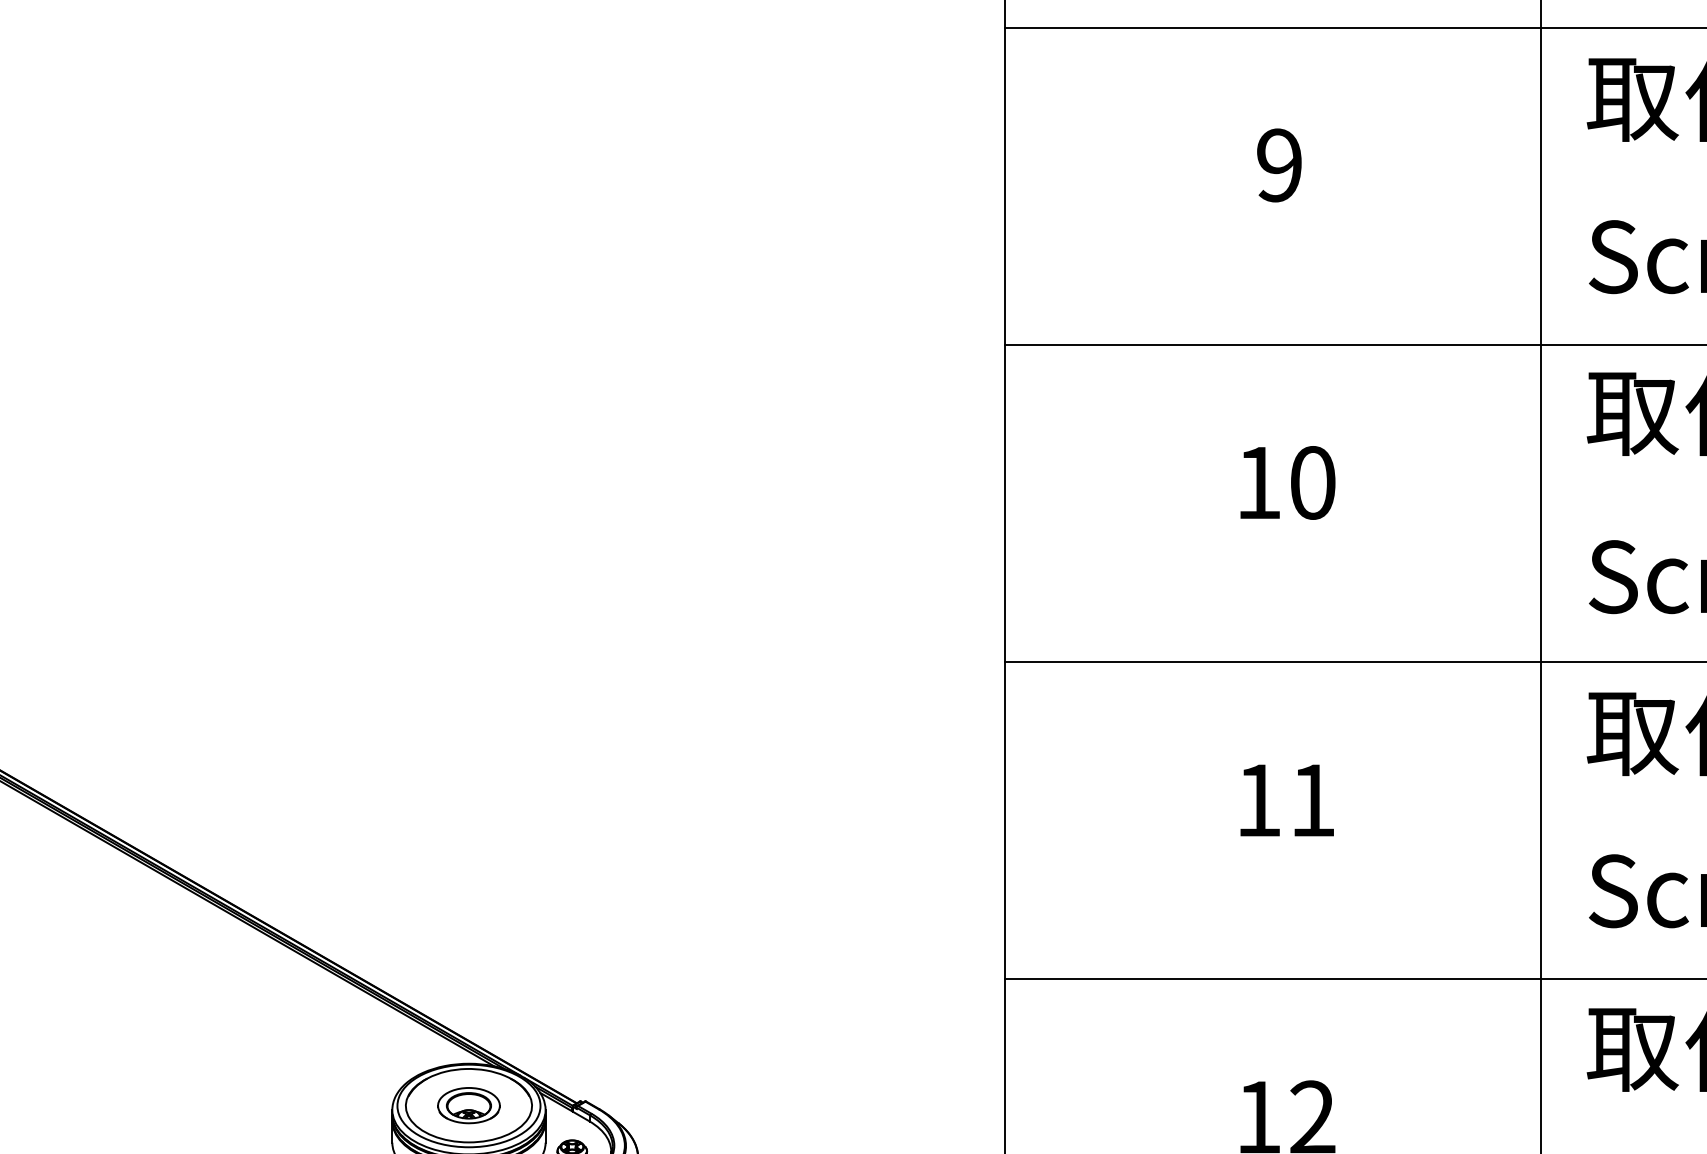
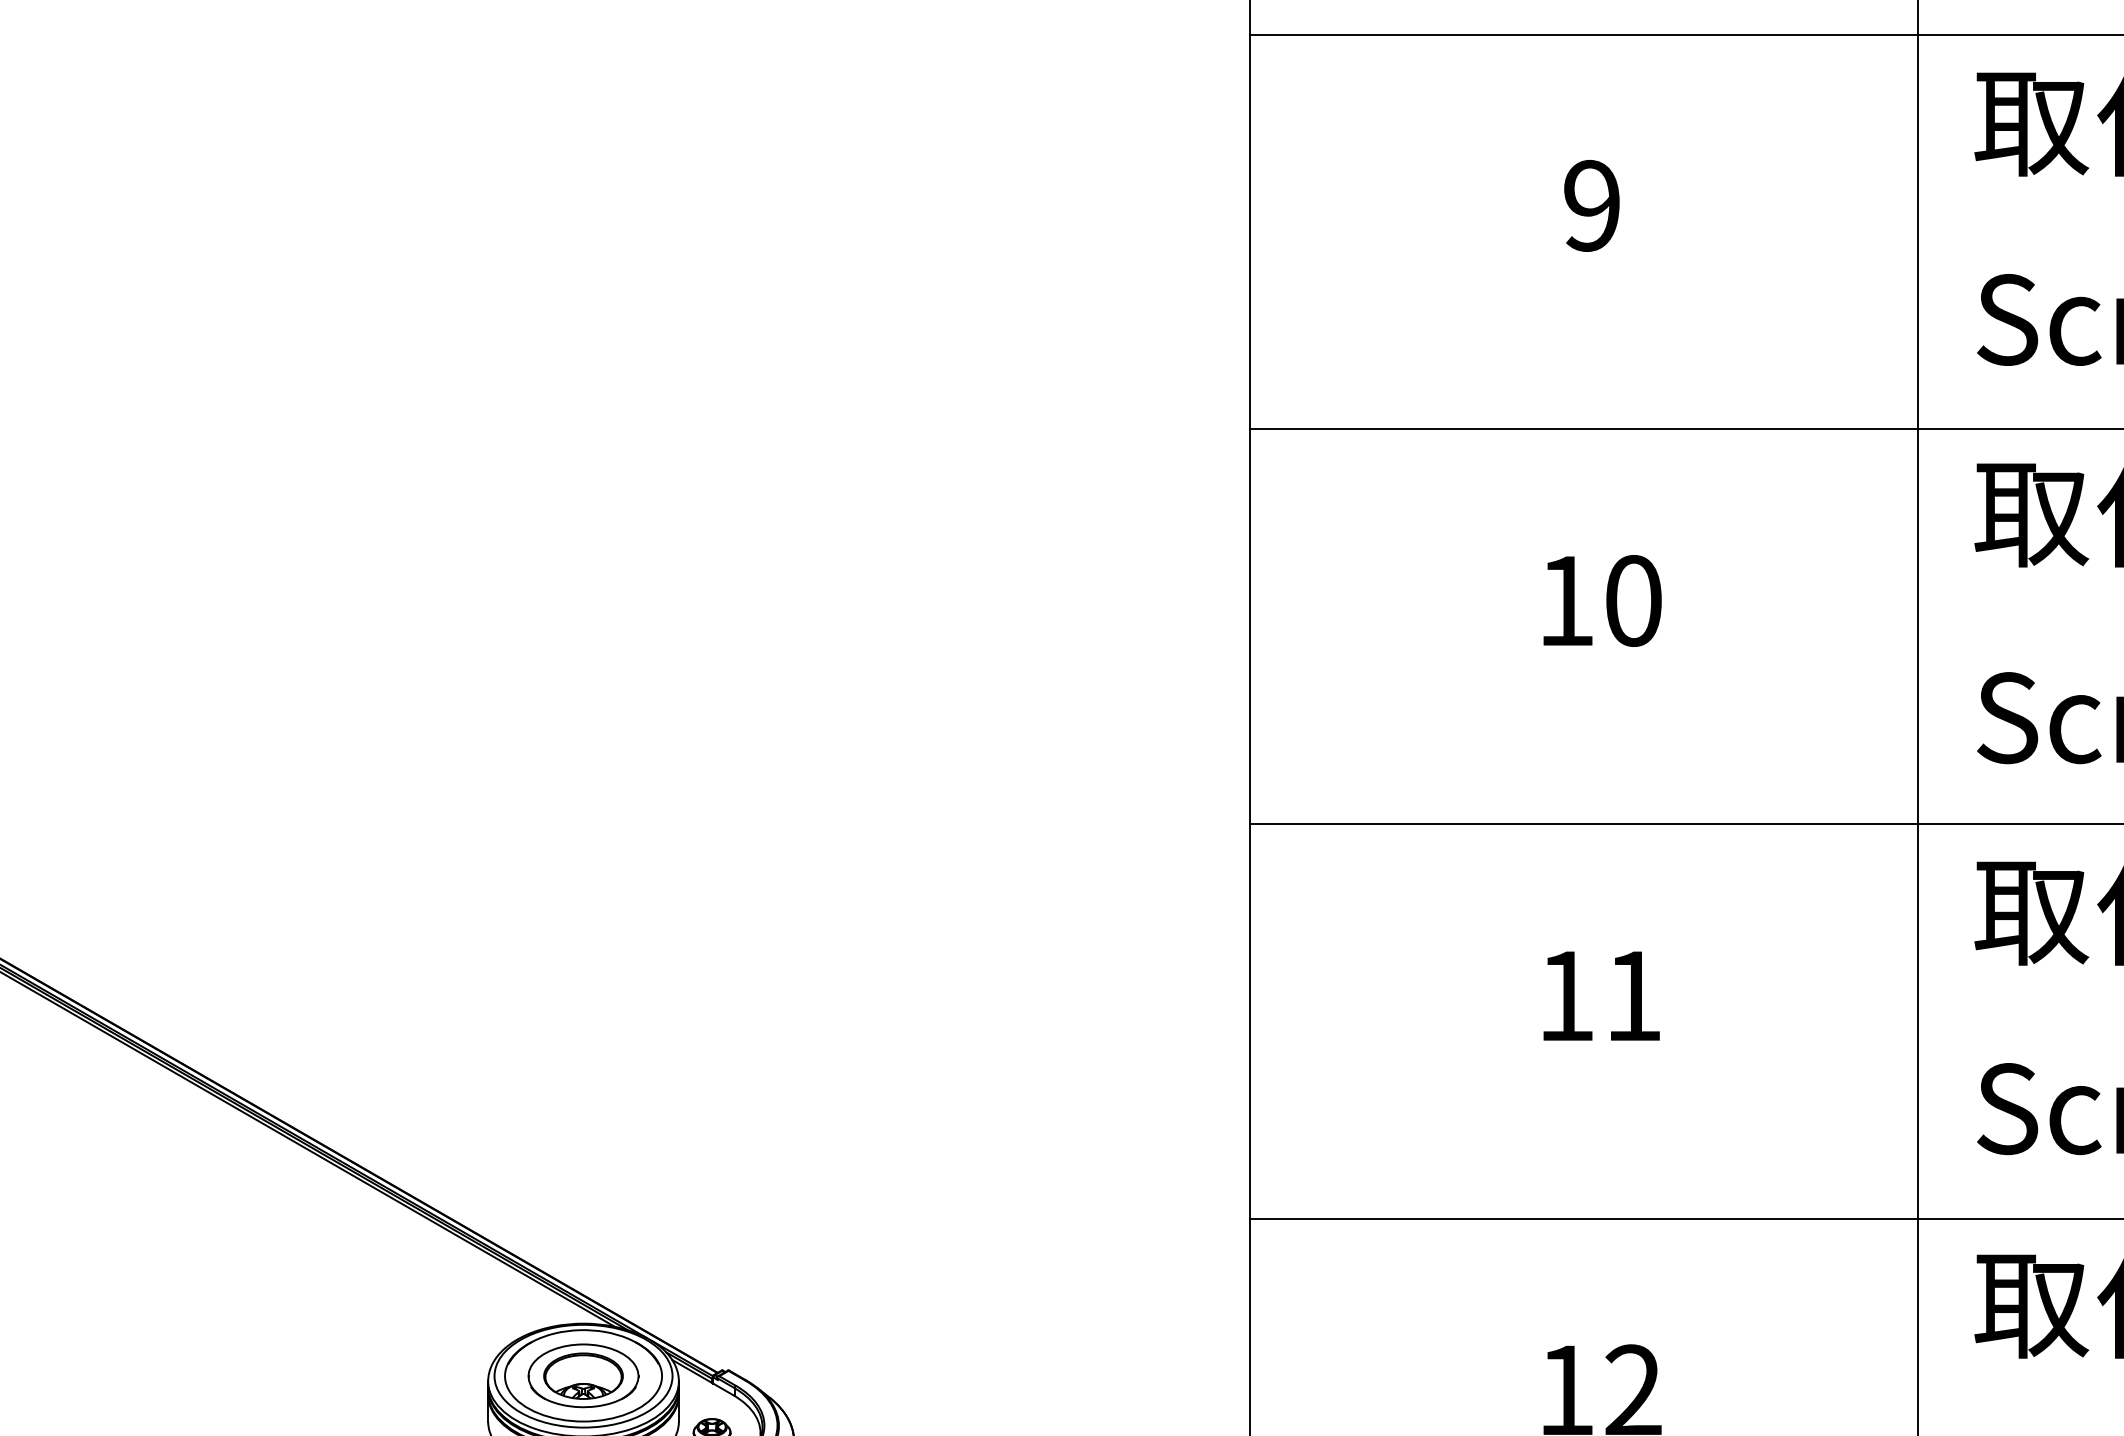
part: (468, 1105) -> (582, 1375), size x1.43

